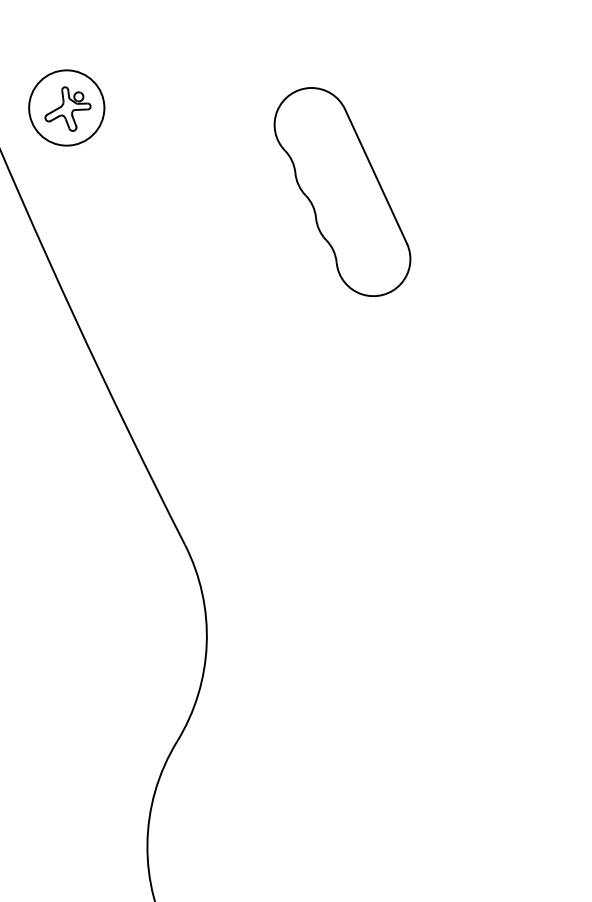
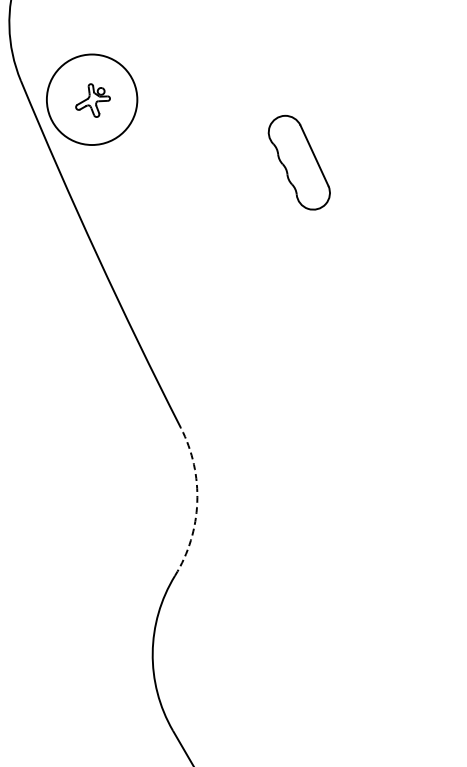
circle: (65, 107) -> (91, 99), size x1.6
part: (342, 191) -> (299, 162), size x0.6
arc: (207, 644) -> (197, 502), solid -> dashed

